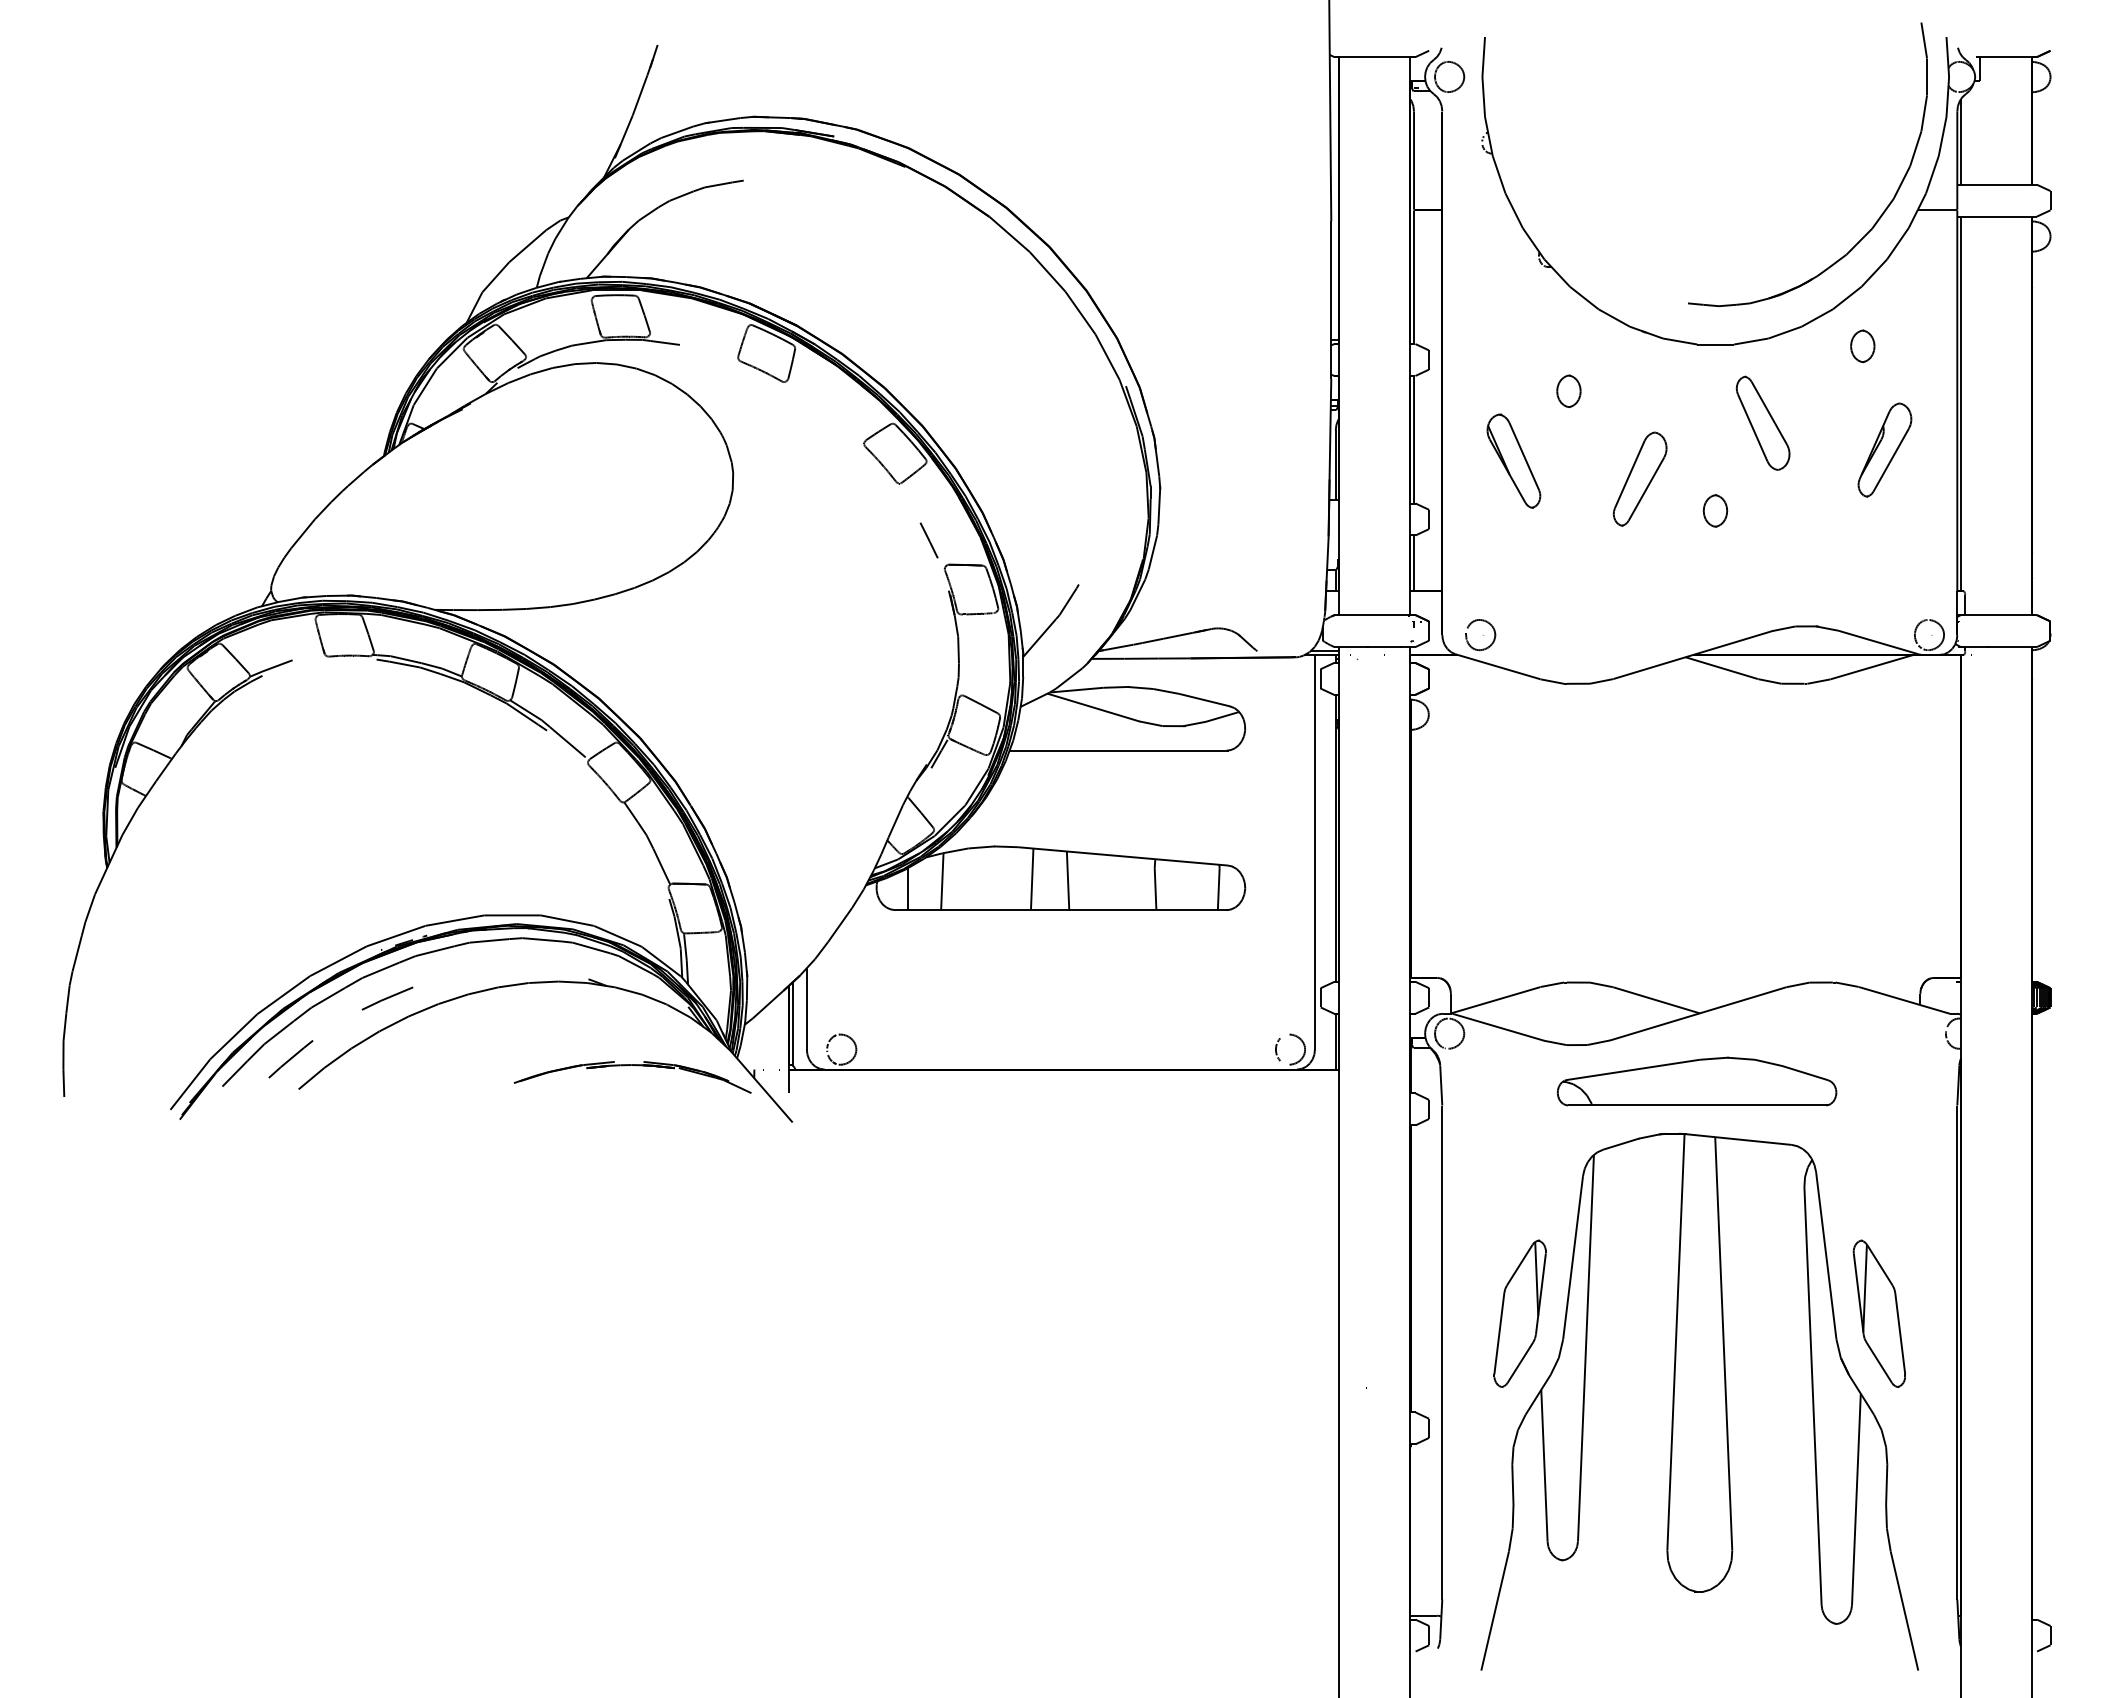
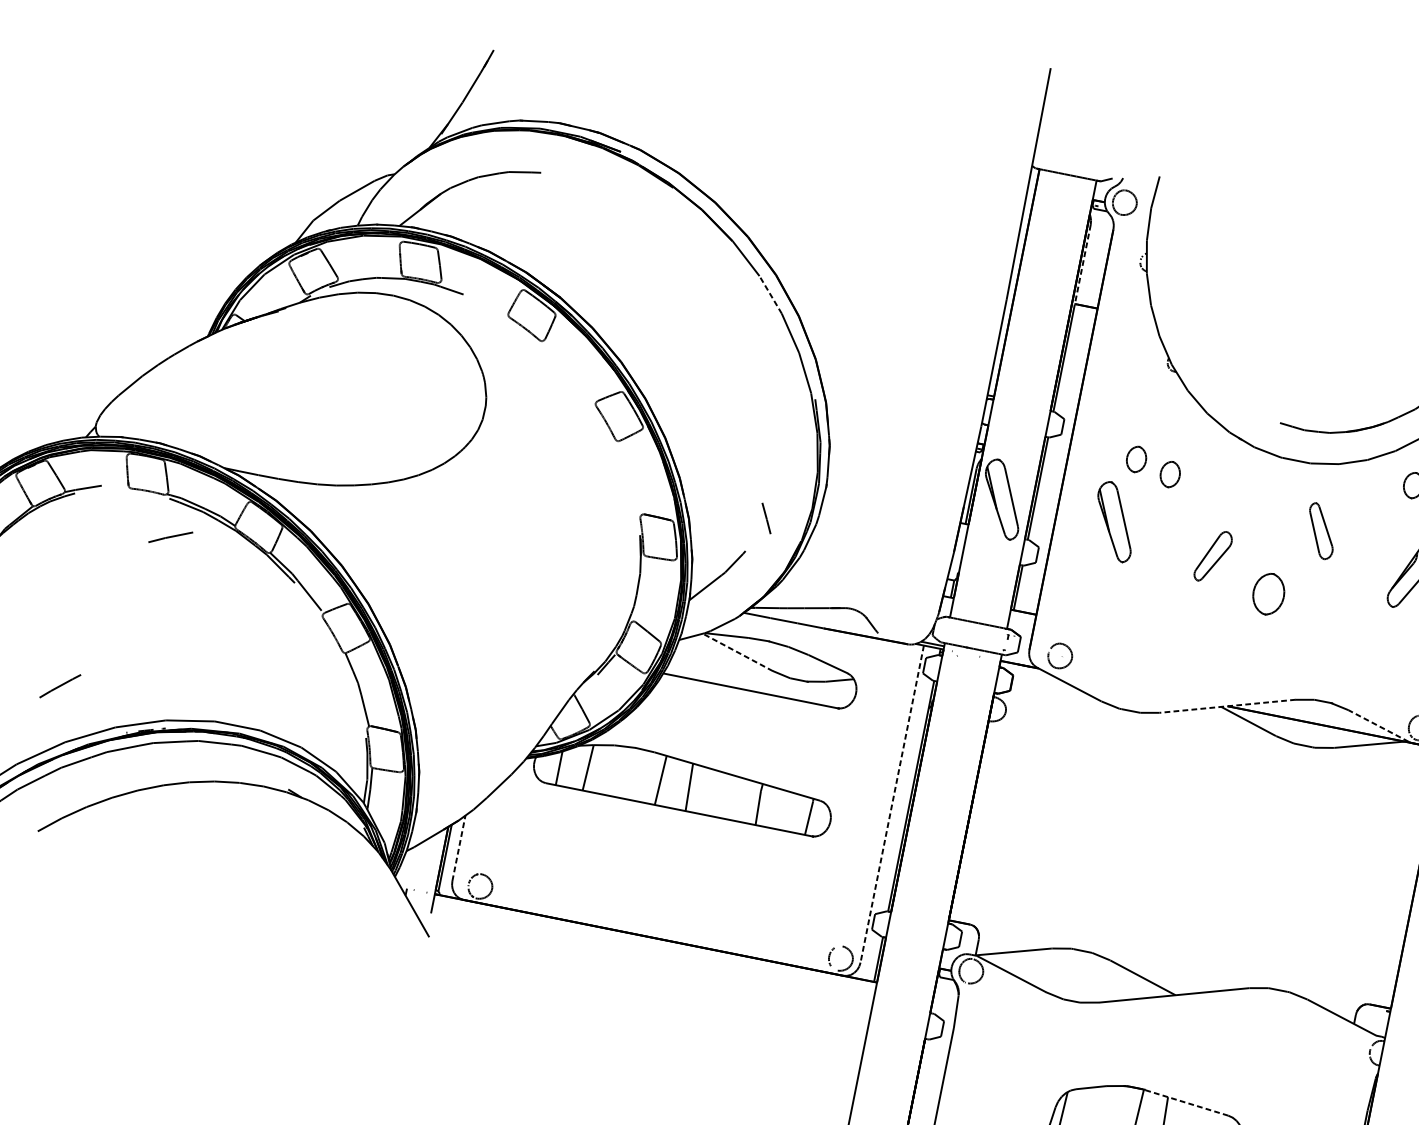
line: (1414, 160) -> (1083, 264), solid -> dashed
line: (1047, 271) -> (770, 294), solid -> dashed
part: (1524, 381) -> (1136, 459), added
part: (1762, 422) -> (1320, 530), size x0.7
part: (1373, 460) -> (1002, 498), added
part: (1639, 478) -> (1212, 555), size x0.7
part: (1715, 510) -> (1268, 593), size x1.6
line: (928, 540) -> (766, 518), moved
line: (1878, 642) -> (1378, 726), solid -> dashed
line: (1692, 655) -> (1227, 706), solid -> dashed
line: (1093, 707) -> (737, 652), solid -> dashed
line: (1314, 852) -> (891, 804), solid -> dashed
line: (387, 998) -> (170, 537), moved
line: (806, 1008) -> (458, 847), solid -> dashed
line: (290, 1059) -> (59, 686), moved
part: (632, 1065) -> (309, 865), removed
part: (1696, 1081) -> (1161, 1049), removed
line: (1737, 1139) -> (1185, 1102), solid -> dashed

